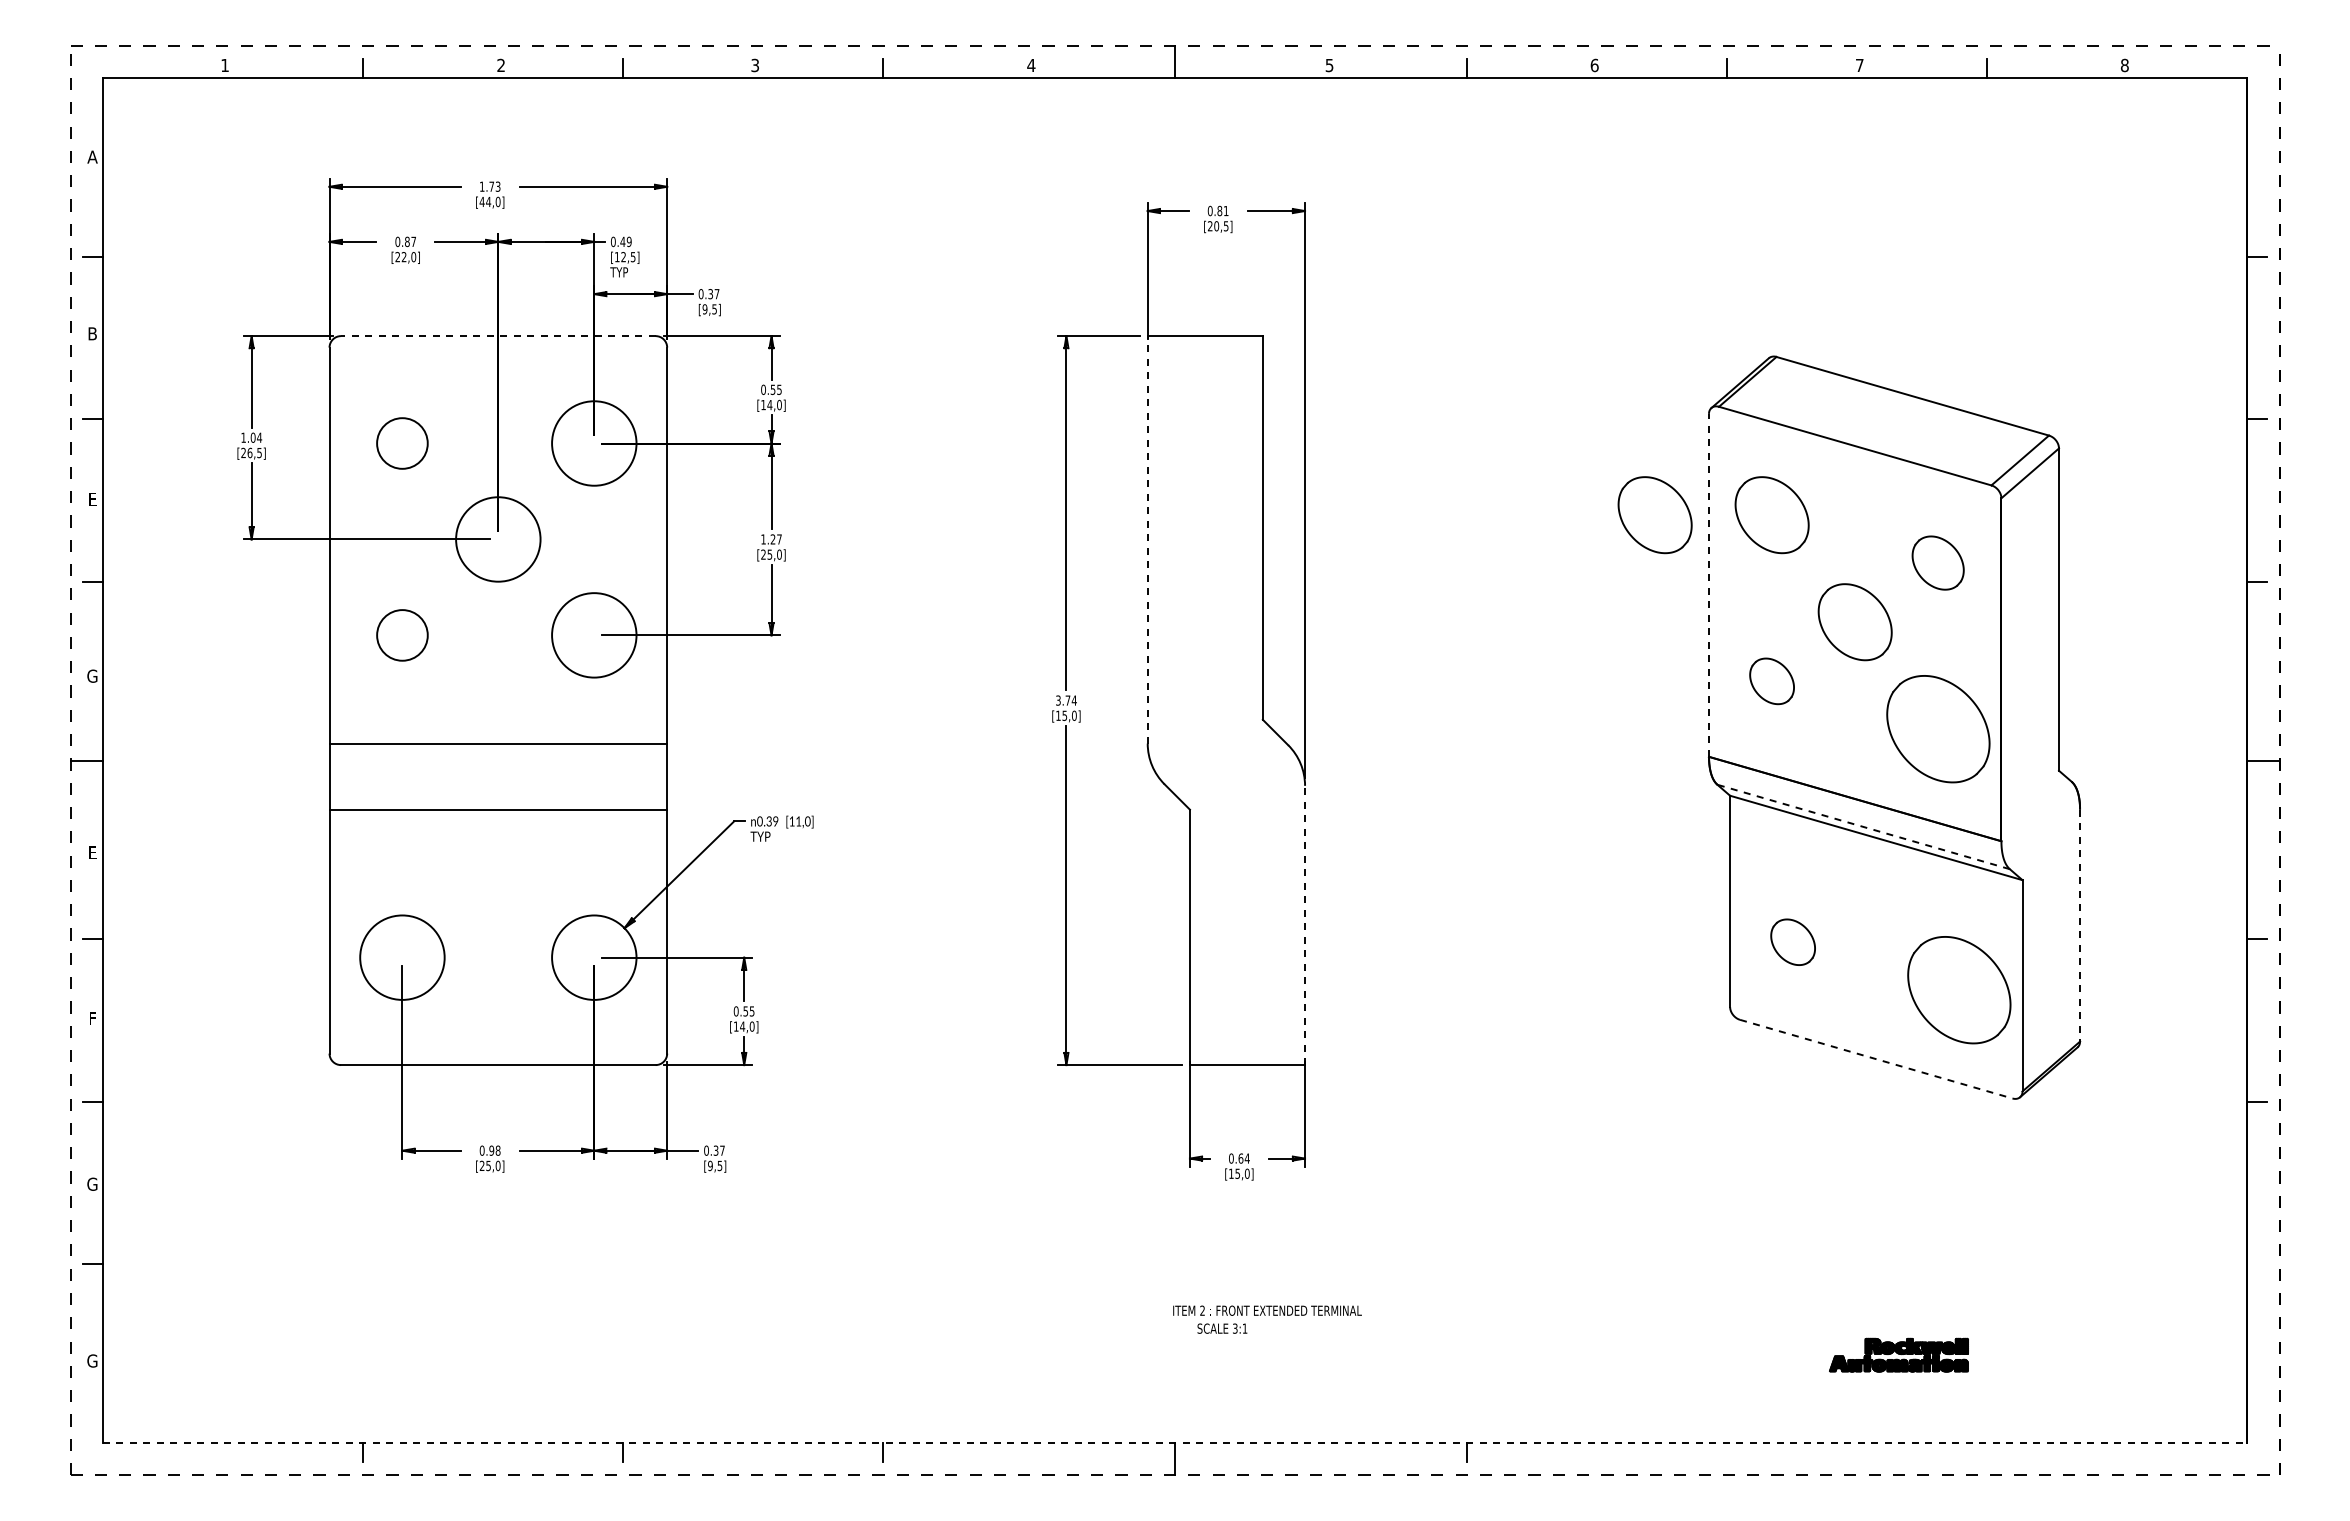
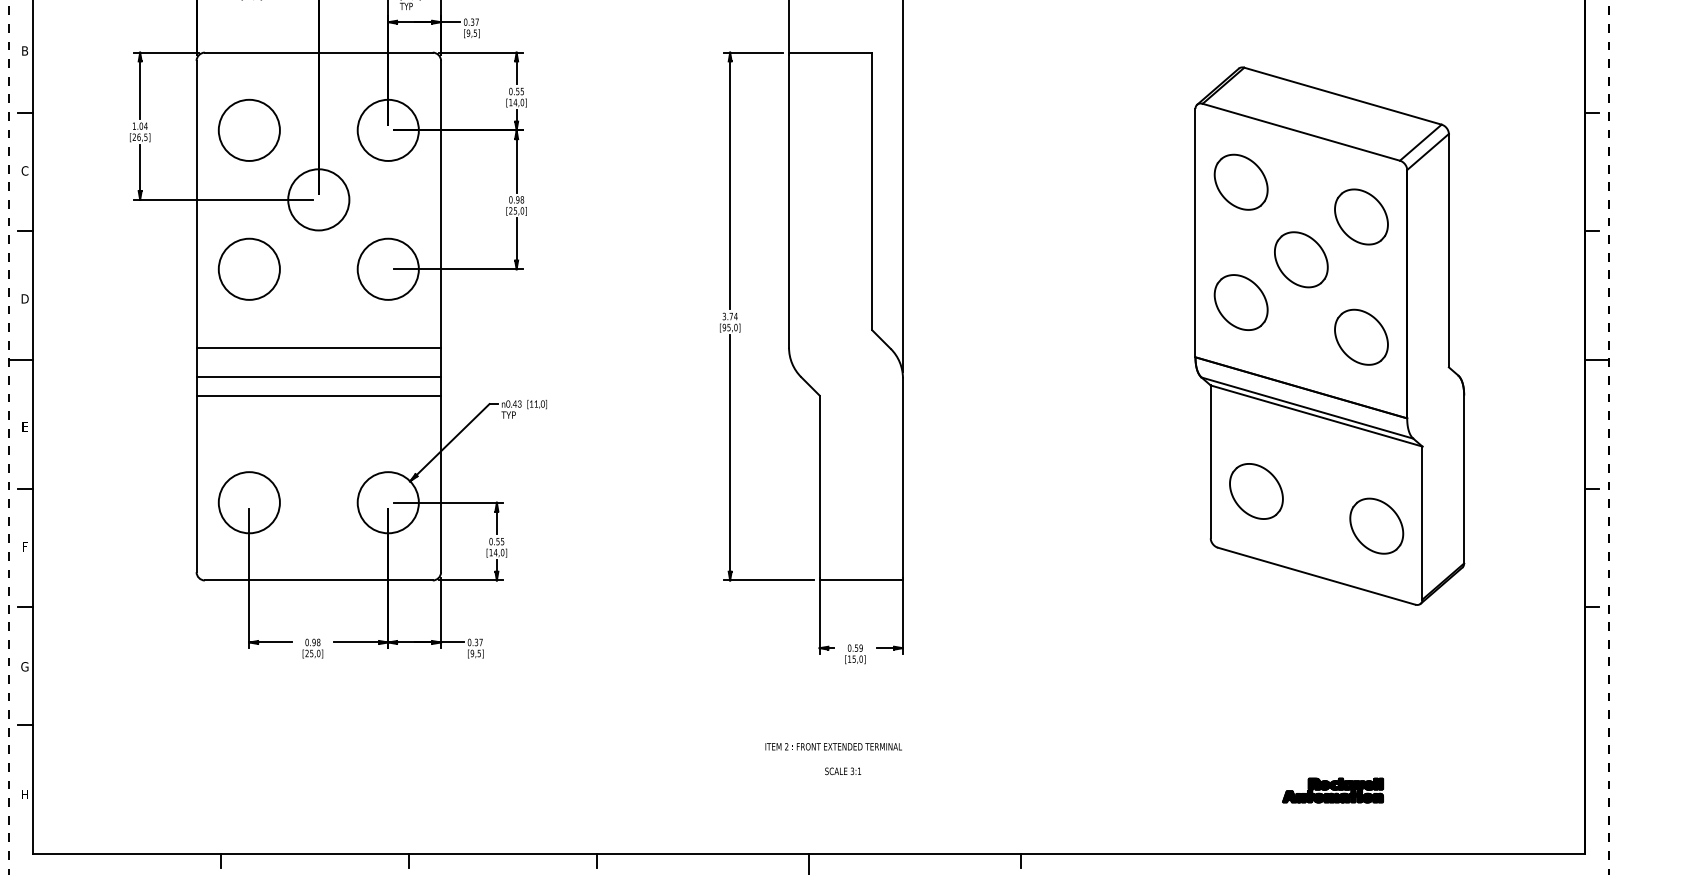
line: (497, 336) -> (318, 52), dashed -> solid
circle: (402, 443) -> (249, 130), size x1.67
text: (92, 499) -> (24, 170), E -> C
part: (1654, 515) -> (1155, 182), removed
text: (771, 539) -> (516, 199), 1.27 -> 0.98
line: (1147, 539) -> (788, 199), dashed -> solid
part: (1937, 562) -> (1360, 216), size x1.43
line: (1709, 584) -> (1195, 232), dashed -> solid
circle: (402, 635) -> (249, 269), size x1.67
text: (92, 675) -> (24, 298), G -> D
part: (1771, 681) -> (1240, 302), size x1.67
text: (1058, 715) -> (724, 327), [15,0] -> [95,0]
part: (1937, 729) -> (1360, 337), size x0.71
line: (498, 784) -> (318, 377), added
text: (772, 821) -> (517, 404), 0.39 -> 0.43
line: (1863, 826) -> (1307, 407), dashed -> solid
line: (1305, 925) -> (903, 479), dashed -> solid
line: (2080, 925) -> (1464, 479), dashed -> solid
part: (1792, 942) -> (1255, 491), size x1.67
part: (1959, 989) -> (1376, 525), size x0.71
line: (1876, 1059) -> (1316, 576), dashed -> solid
text: (1243, 1158) -> (858, 648), 0.64 -> 0.59
text: (1267, 1310) -> (833, 746), moved
text: (92, 1360) -> (24, 794), G -> H
line: (1175, 1442) -> (809, 853), dashed -> solid

